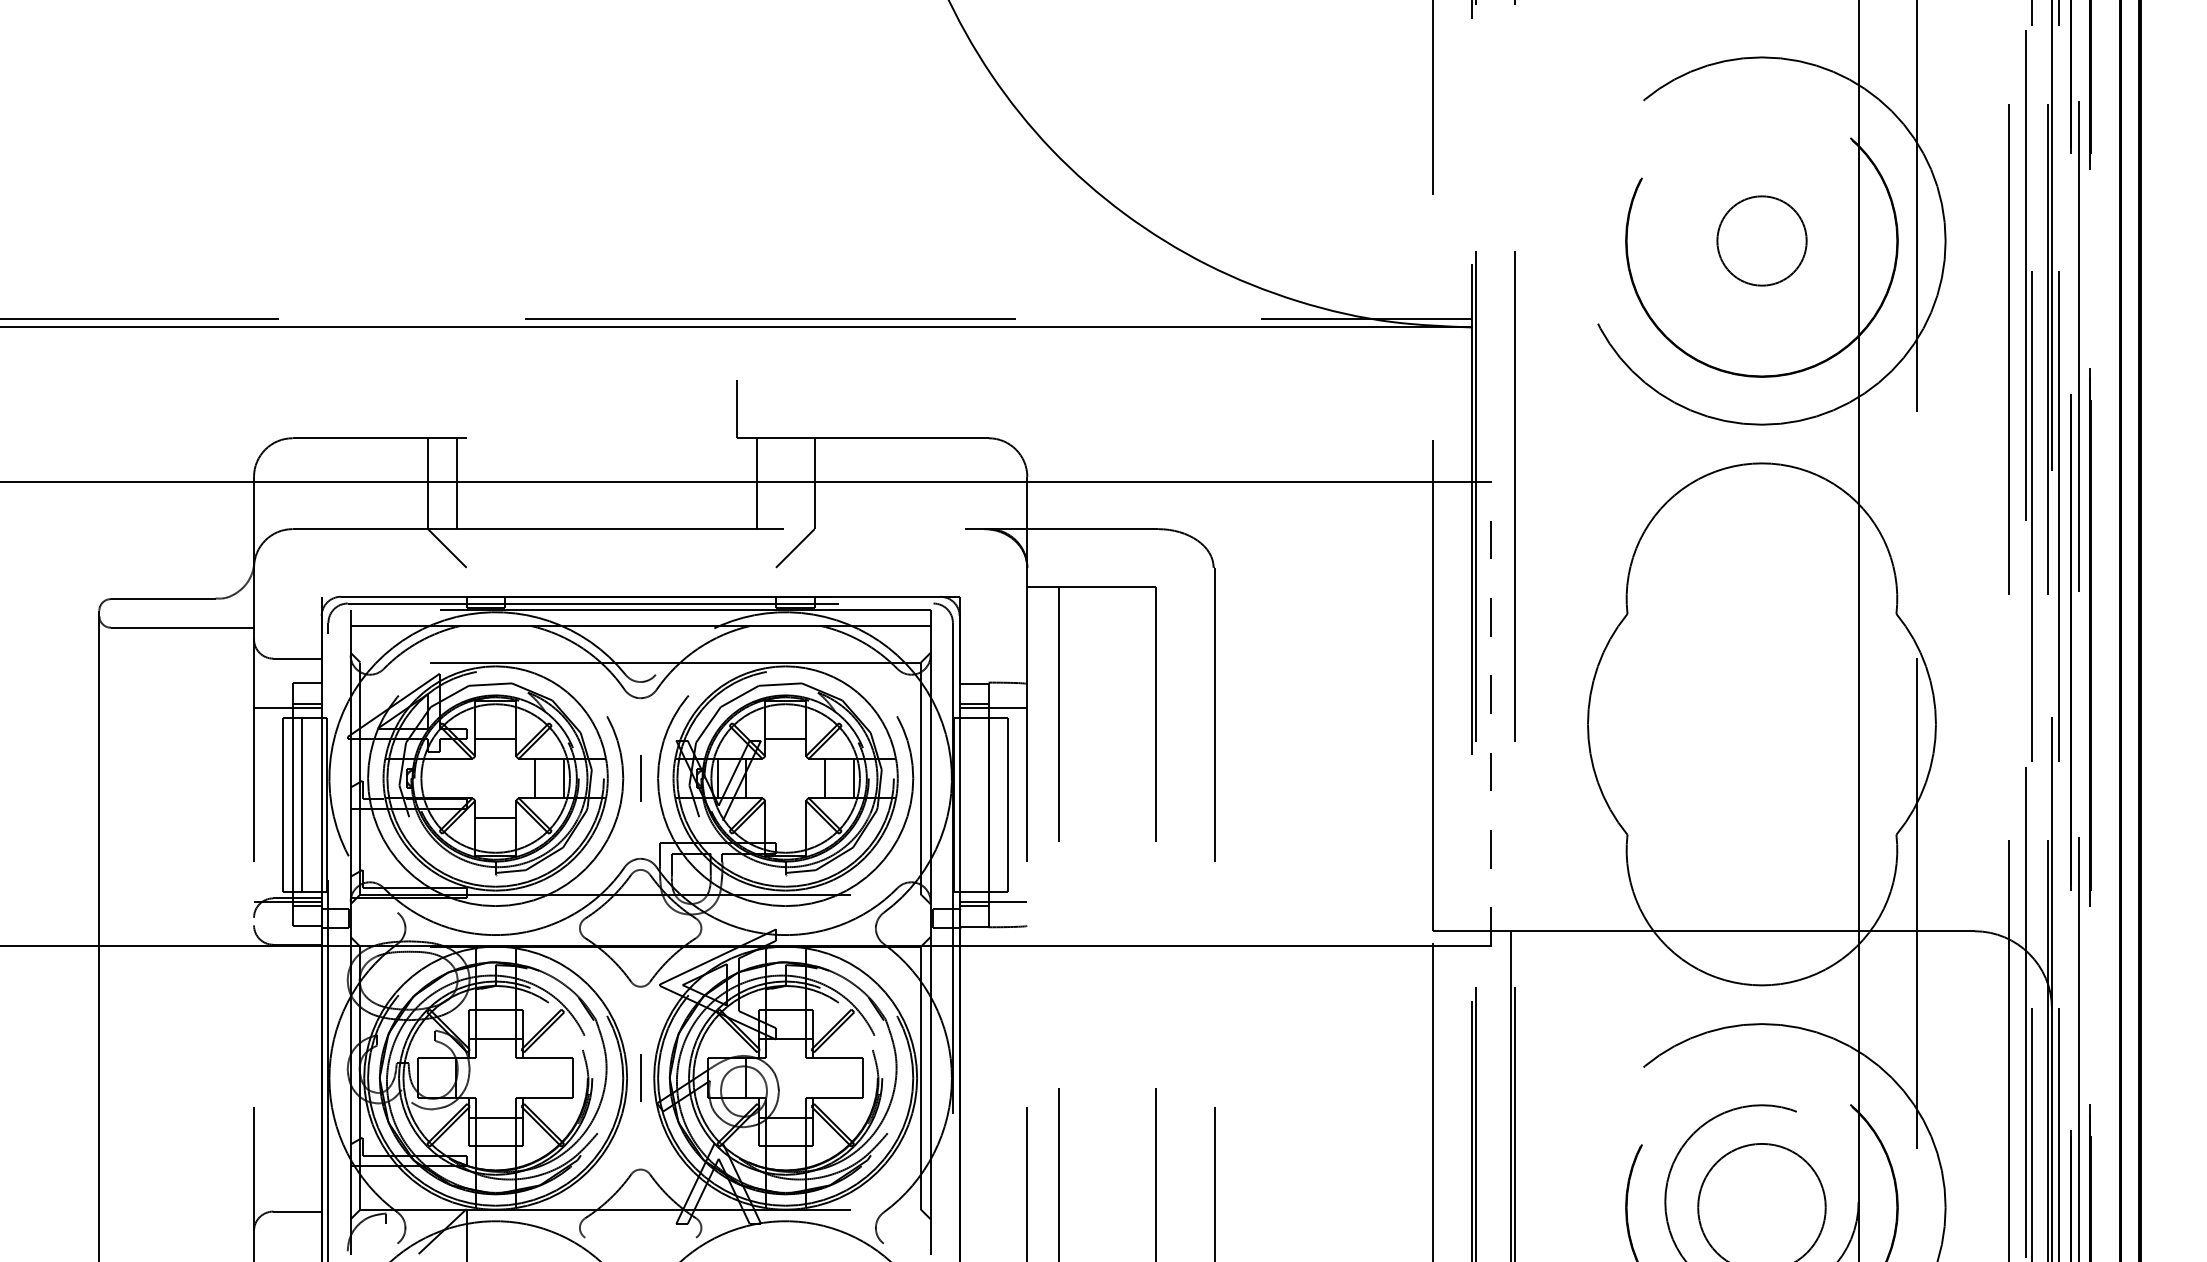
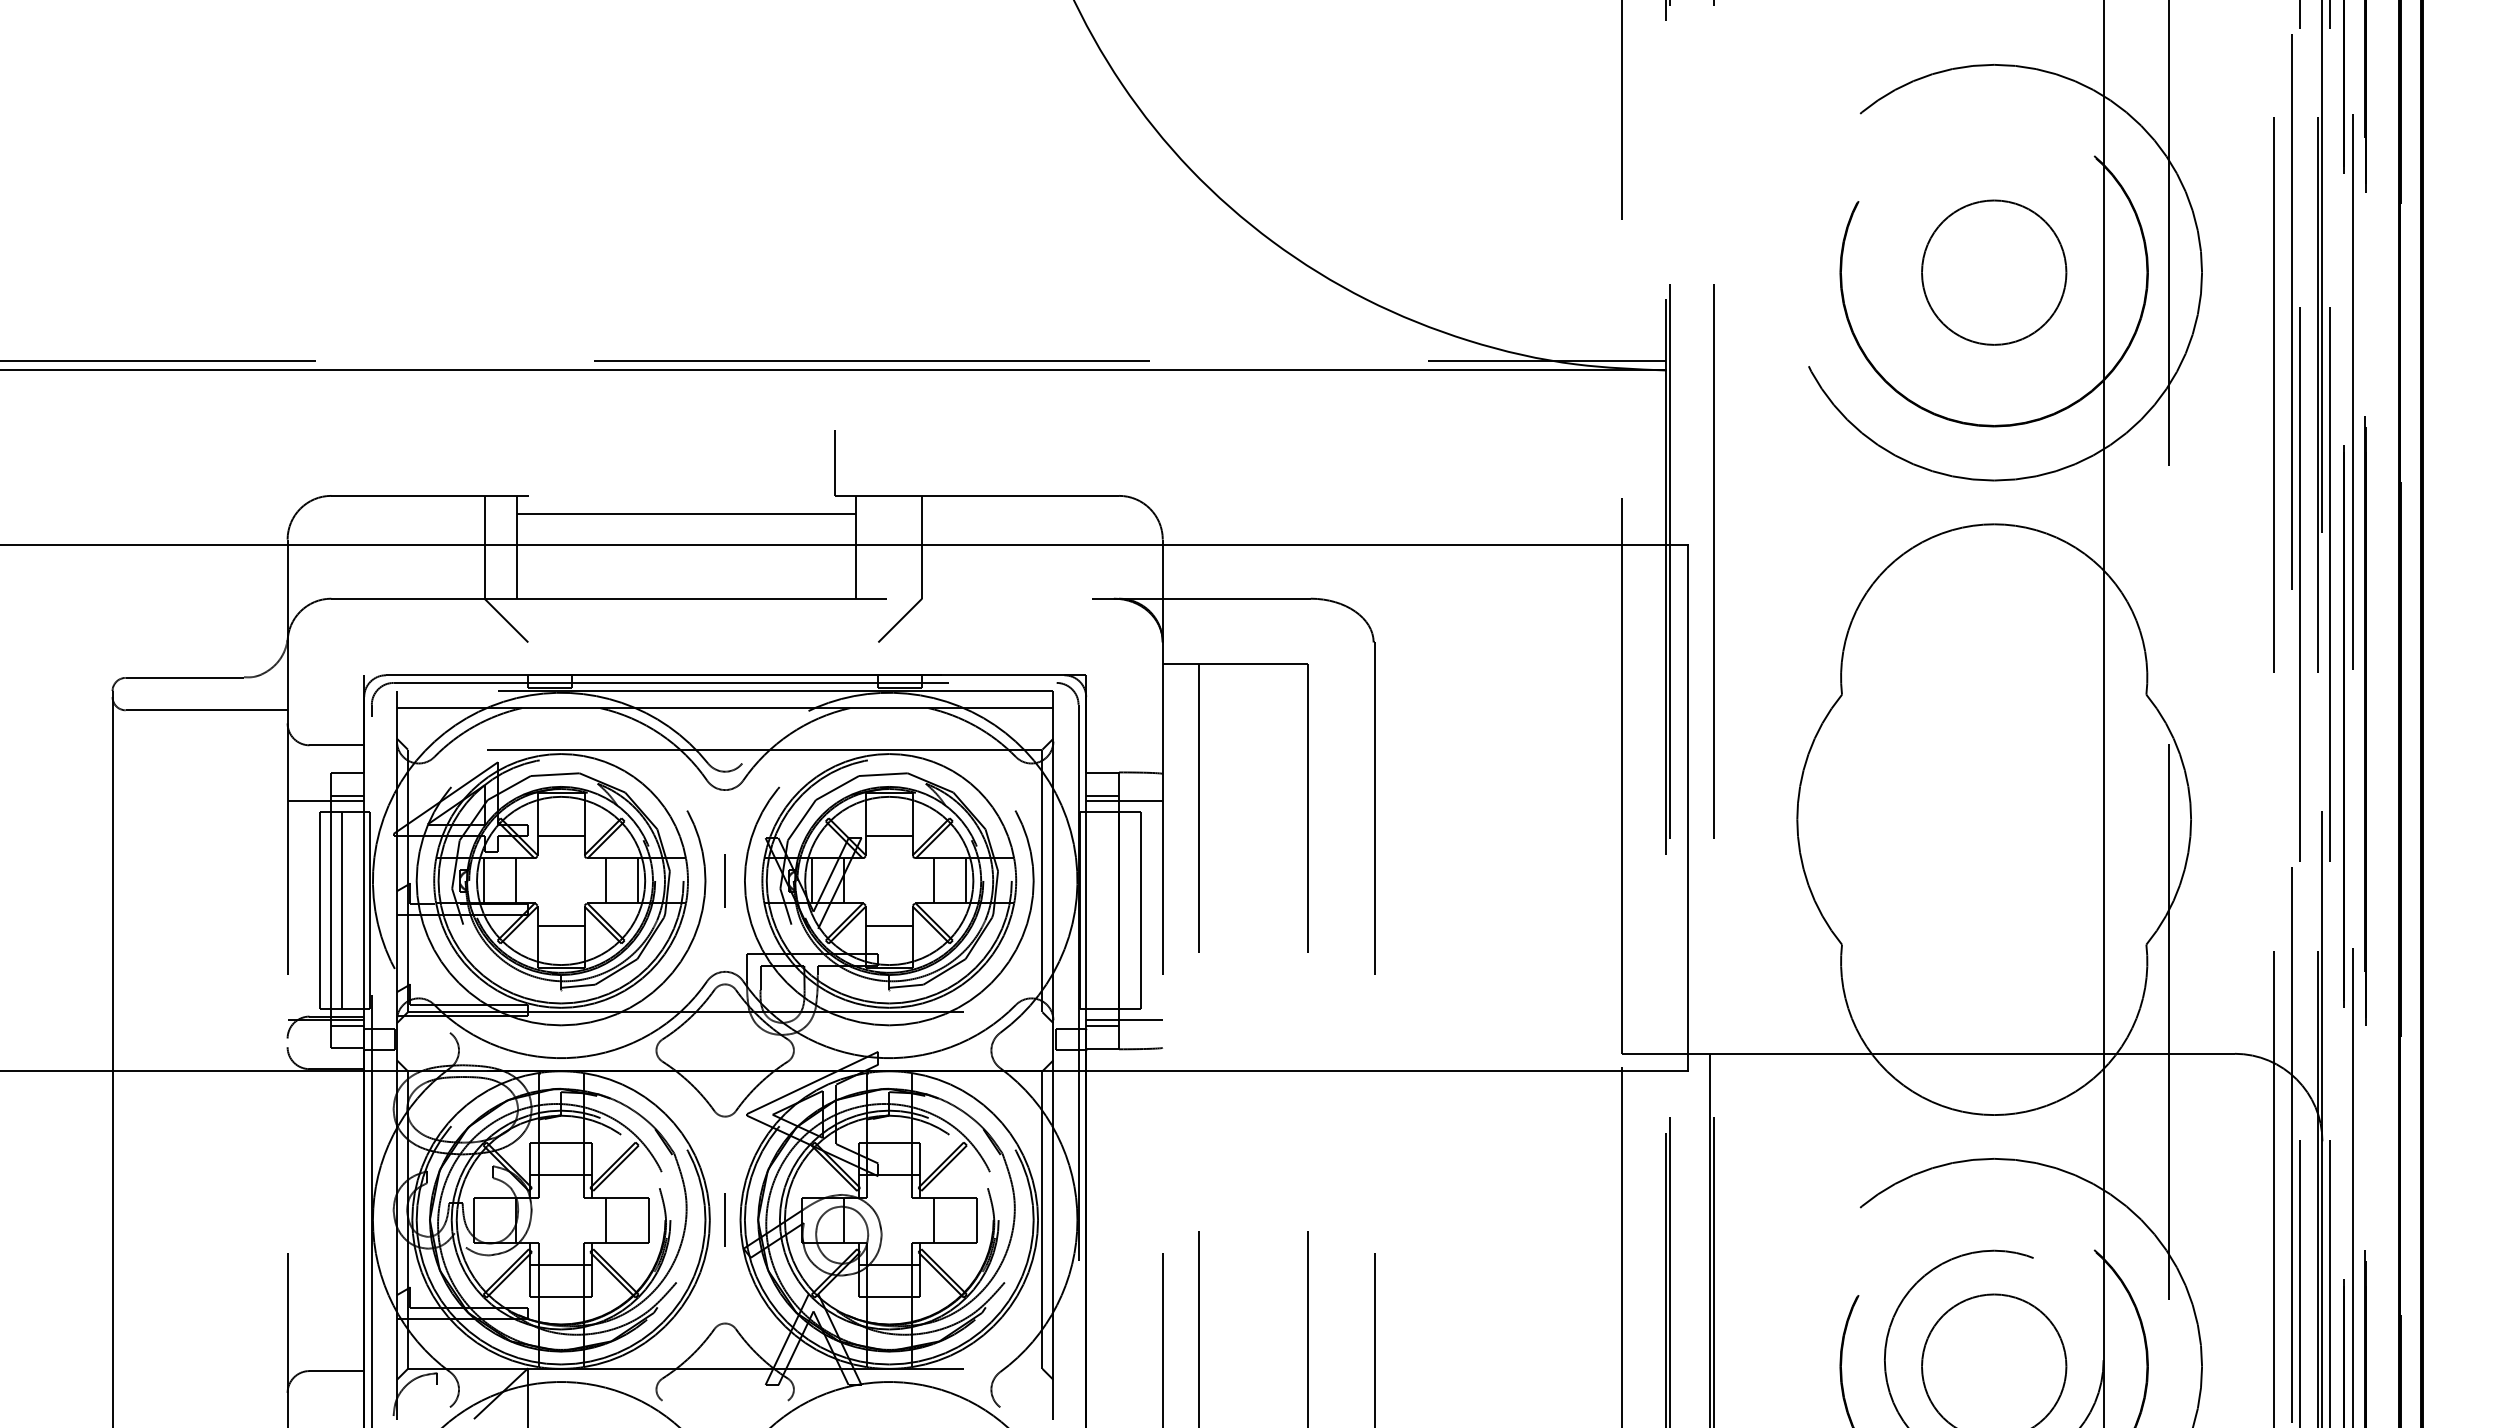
circle: (1762, 240) -> (1994, 272), size x1.43
line: (606, 454) -> (686, 514), added
line: (1490, 714) -> (1687, 808), dashed -> solid
line: (427, 778) -> (484, 880), added
line: (456, 778) -> (516, 880), added
line: (784, 817) -> (888, 925), added
line: (534, 1077) -> (605, 1219), added
line: (825, 1077) -> (934, 1219), added

